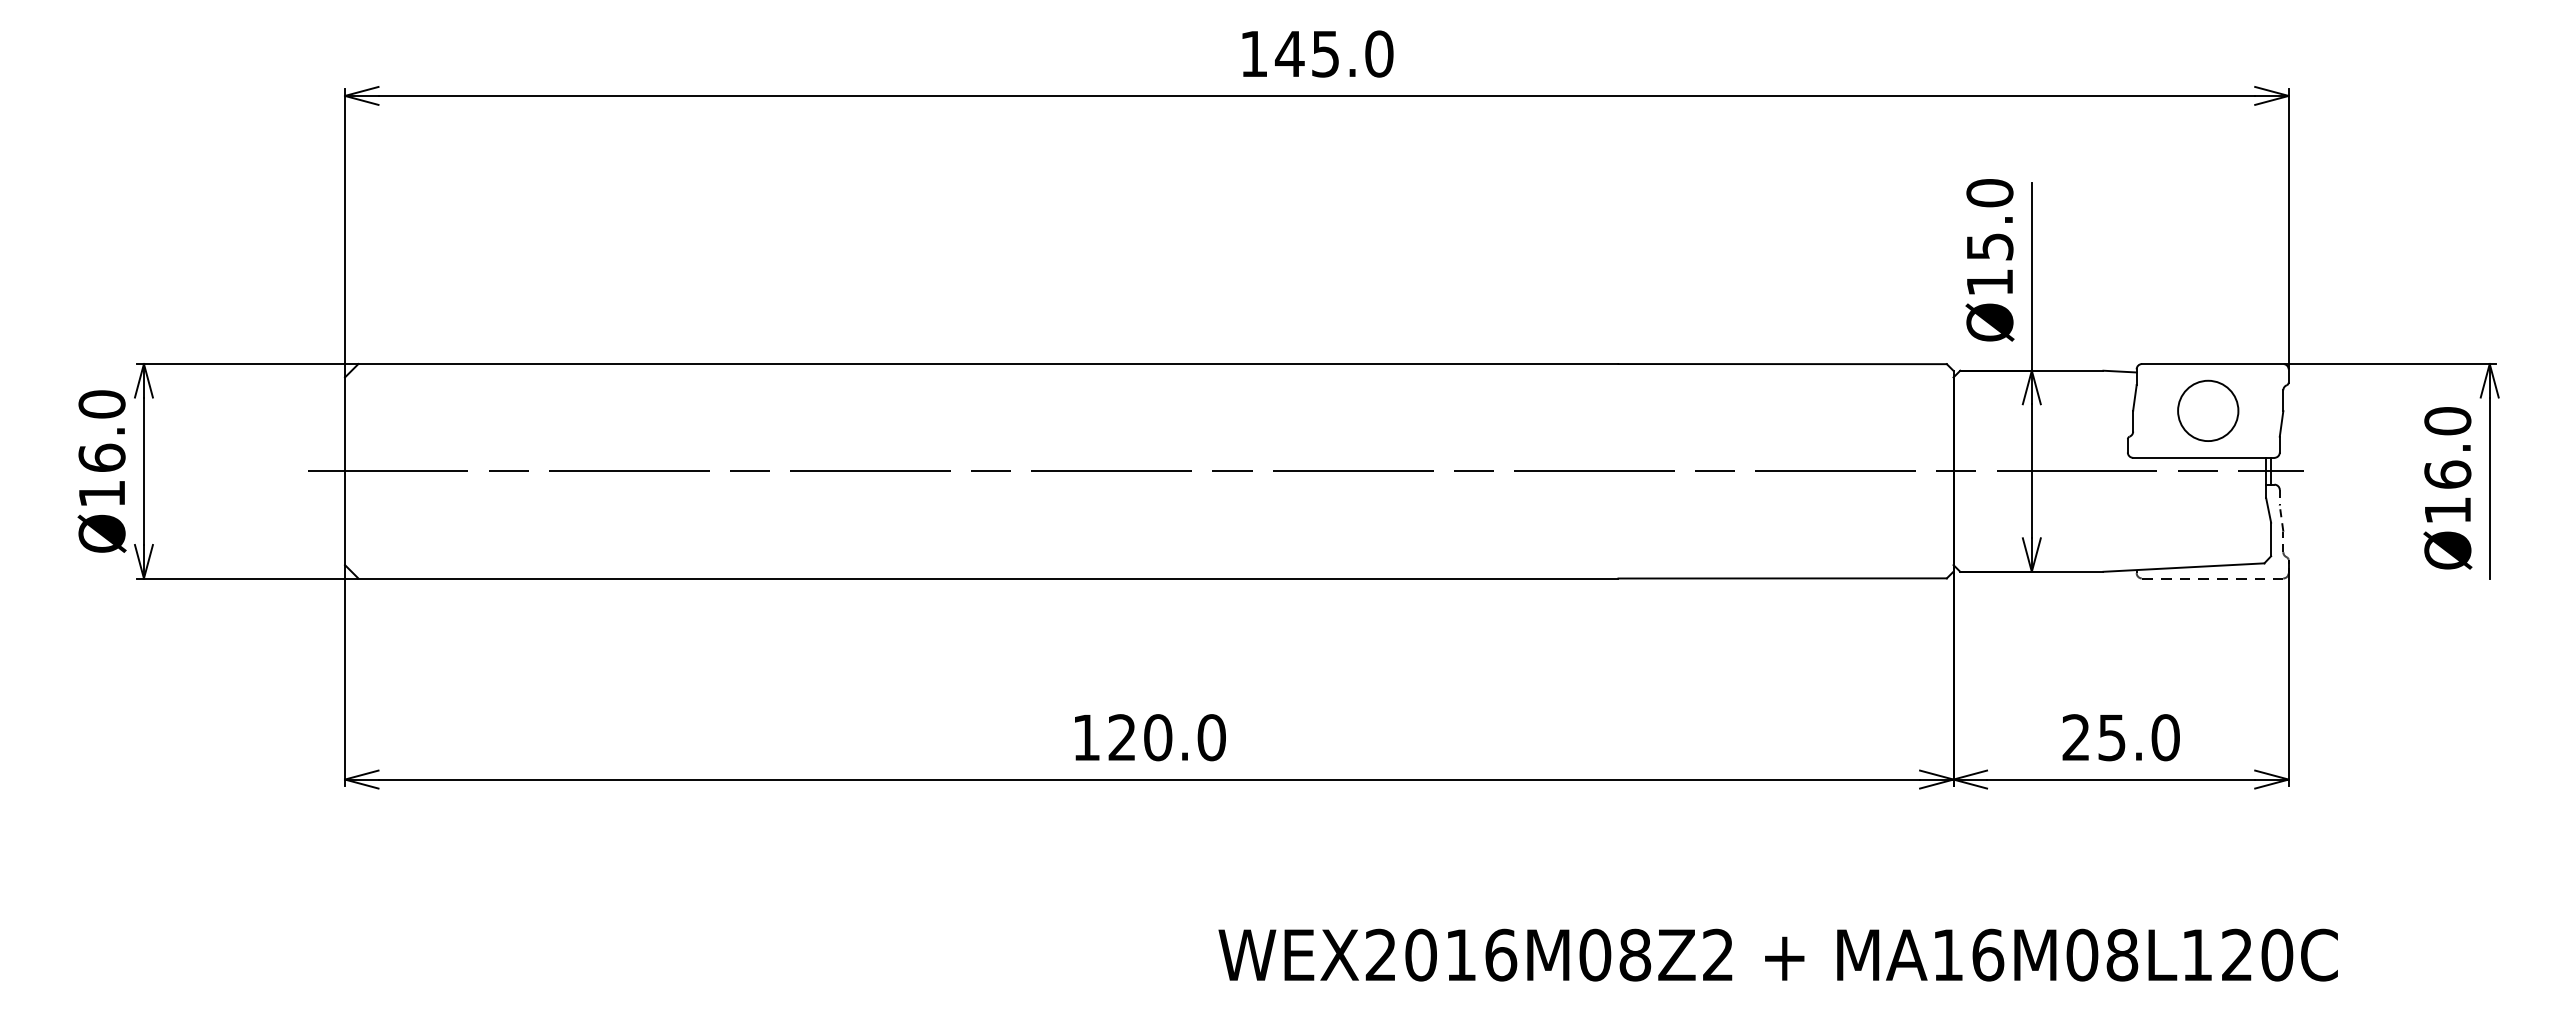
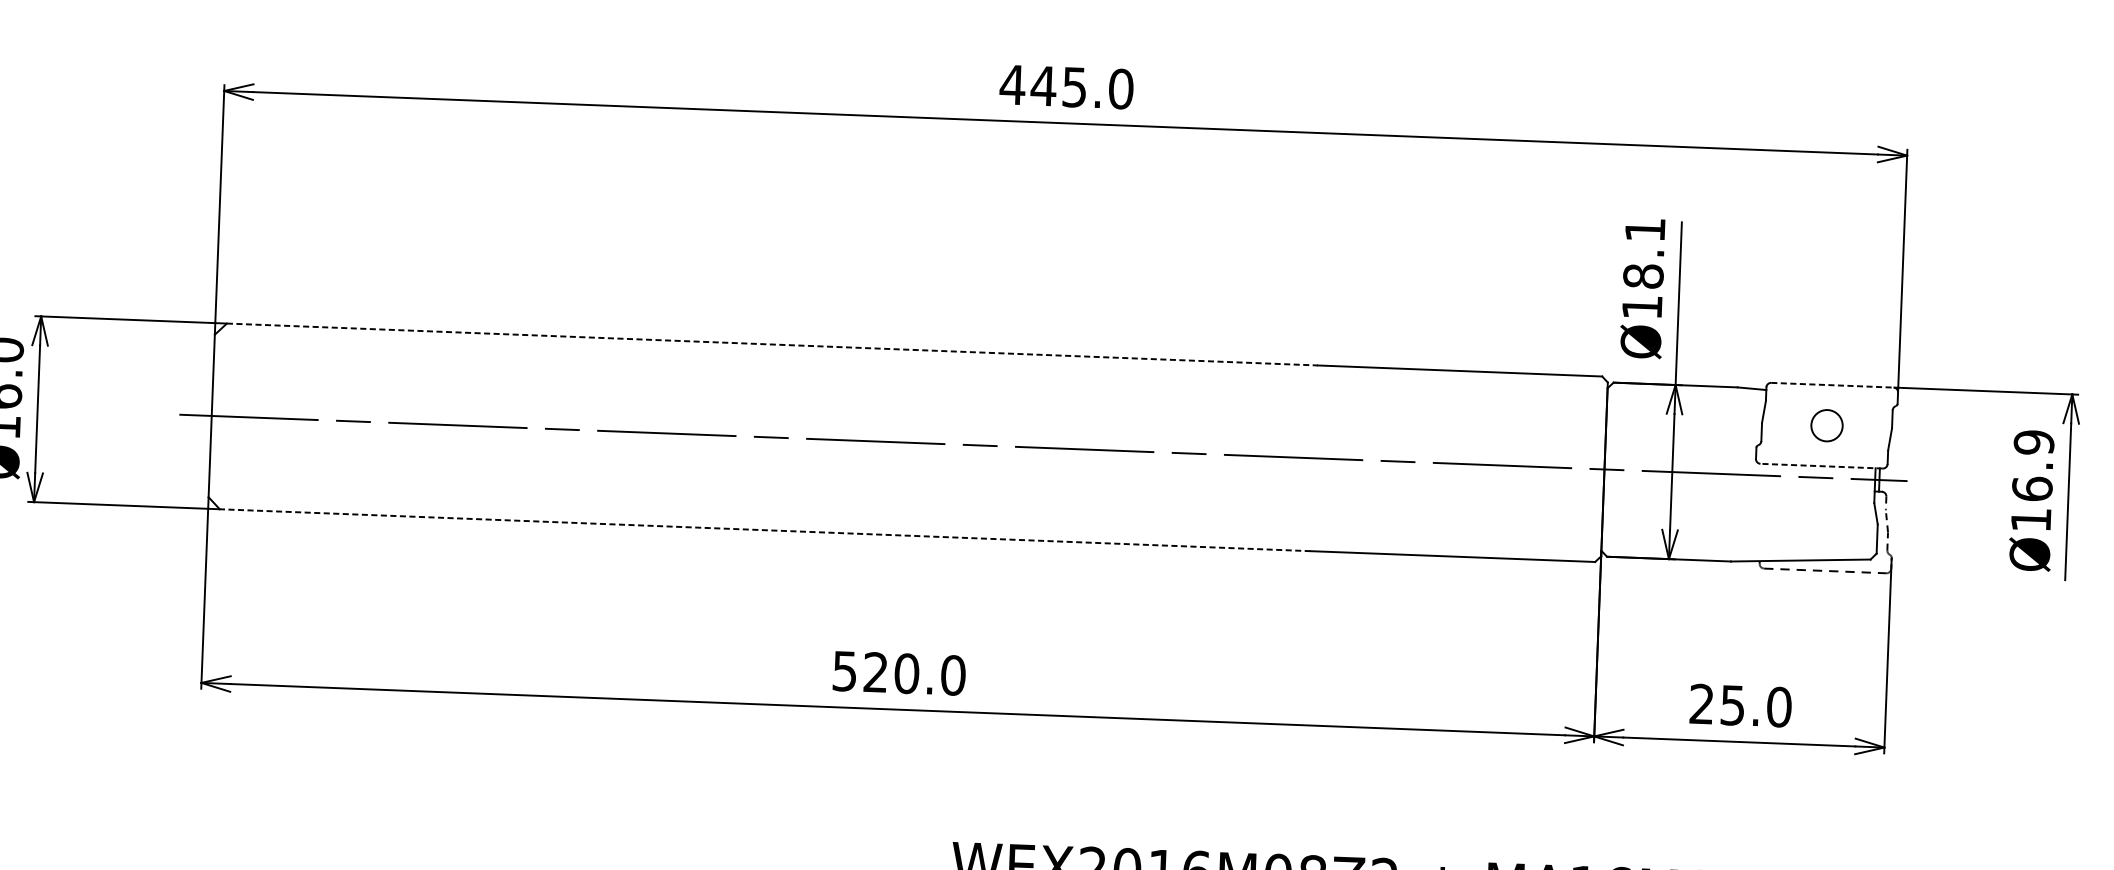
text: (1253, 53) -> (1012, 84), 145.0 -> 445.0
text: (1989, 219) -> (1643, 252), Ø15.0 -> Ø18.1
line: (988, 364) -> (772, 344), solid -> dashed
line: (2212, 364) -> (1832, 385), solid -> dashed
circle: (2208, 410) -> (1827, 425), size x0.6
text: (2447, 421) -> (2033, 442), Ø16.0 -> Ø16.9
line: (2203, 457) -> (1821, 465), solid -> dashed
line: (987, 578) -> (764, 530), solid -> dashed
text: (1086, 737) -> (844, 671), 120.0 -> 520.0

